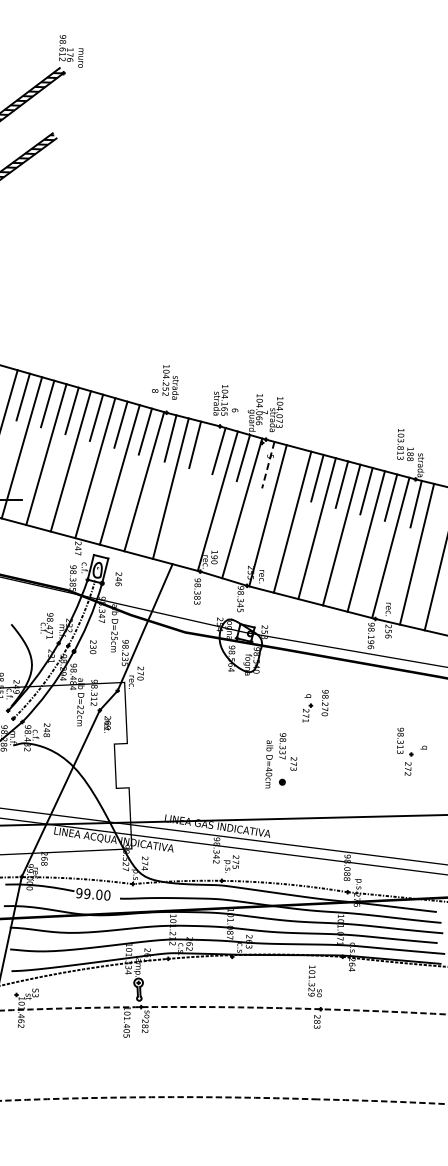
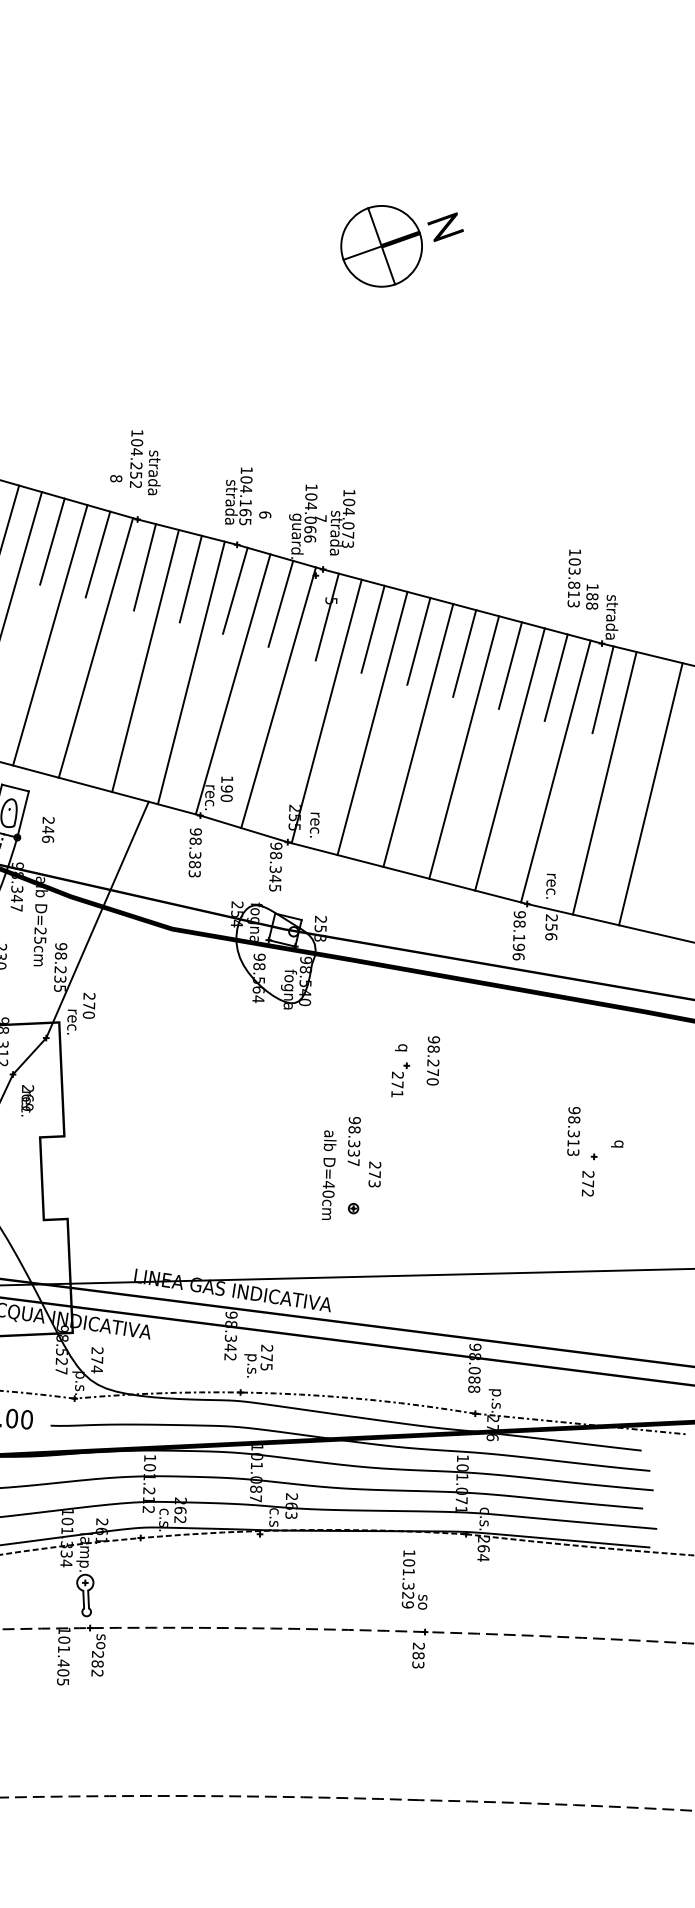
part: (307, 265) -> (400, 244), added
line: (268, 465) -> (327, 617), dashed -> solid
line: (292, 471) -> (372, 628), added
line: (195, 494) -> (191, 671), added

